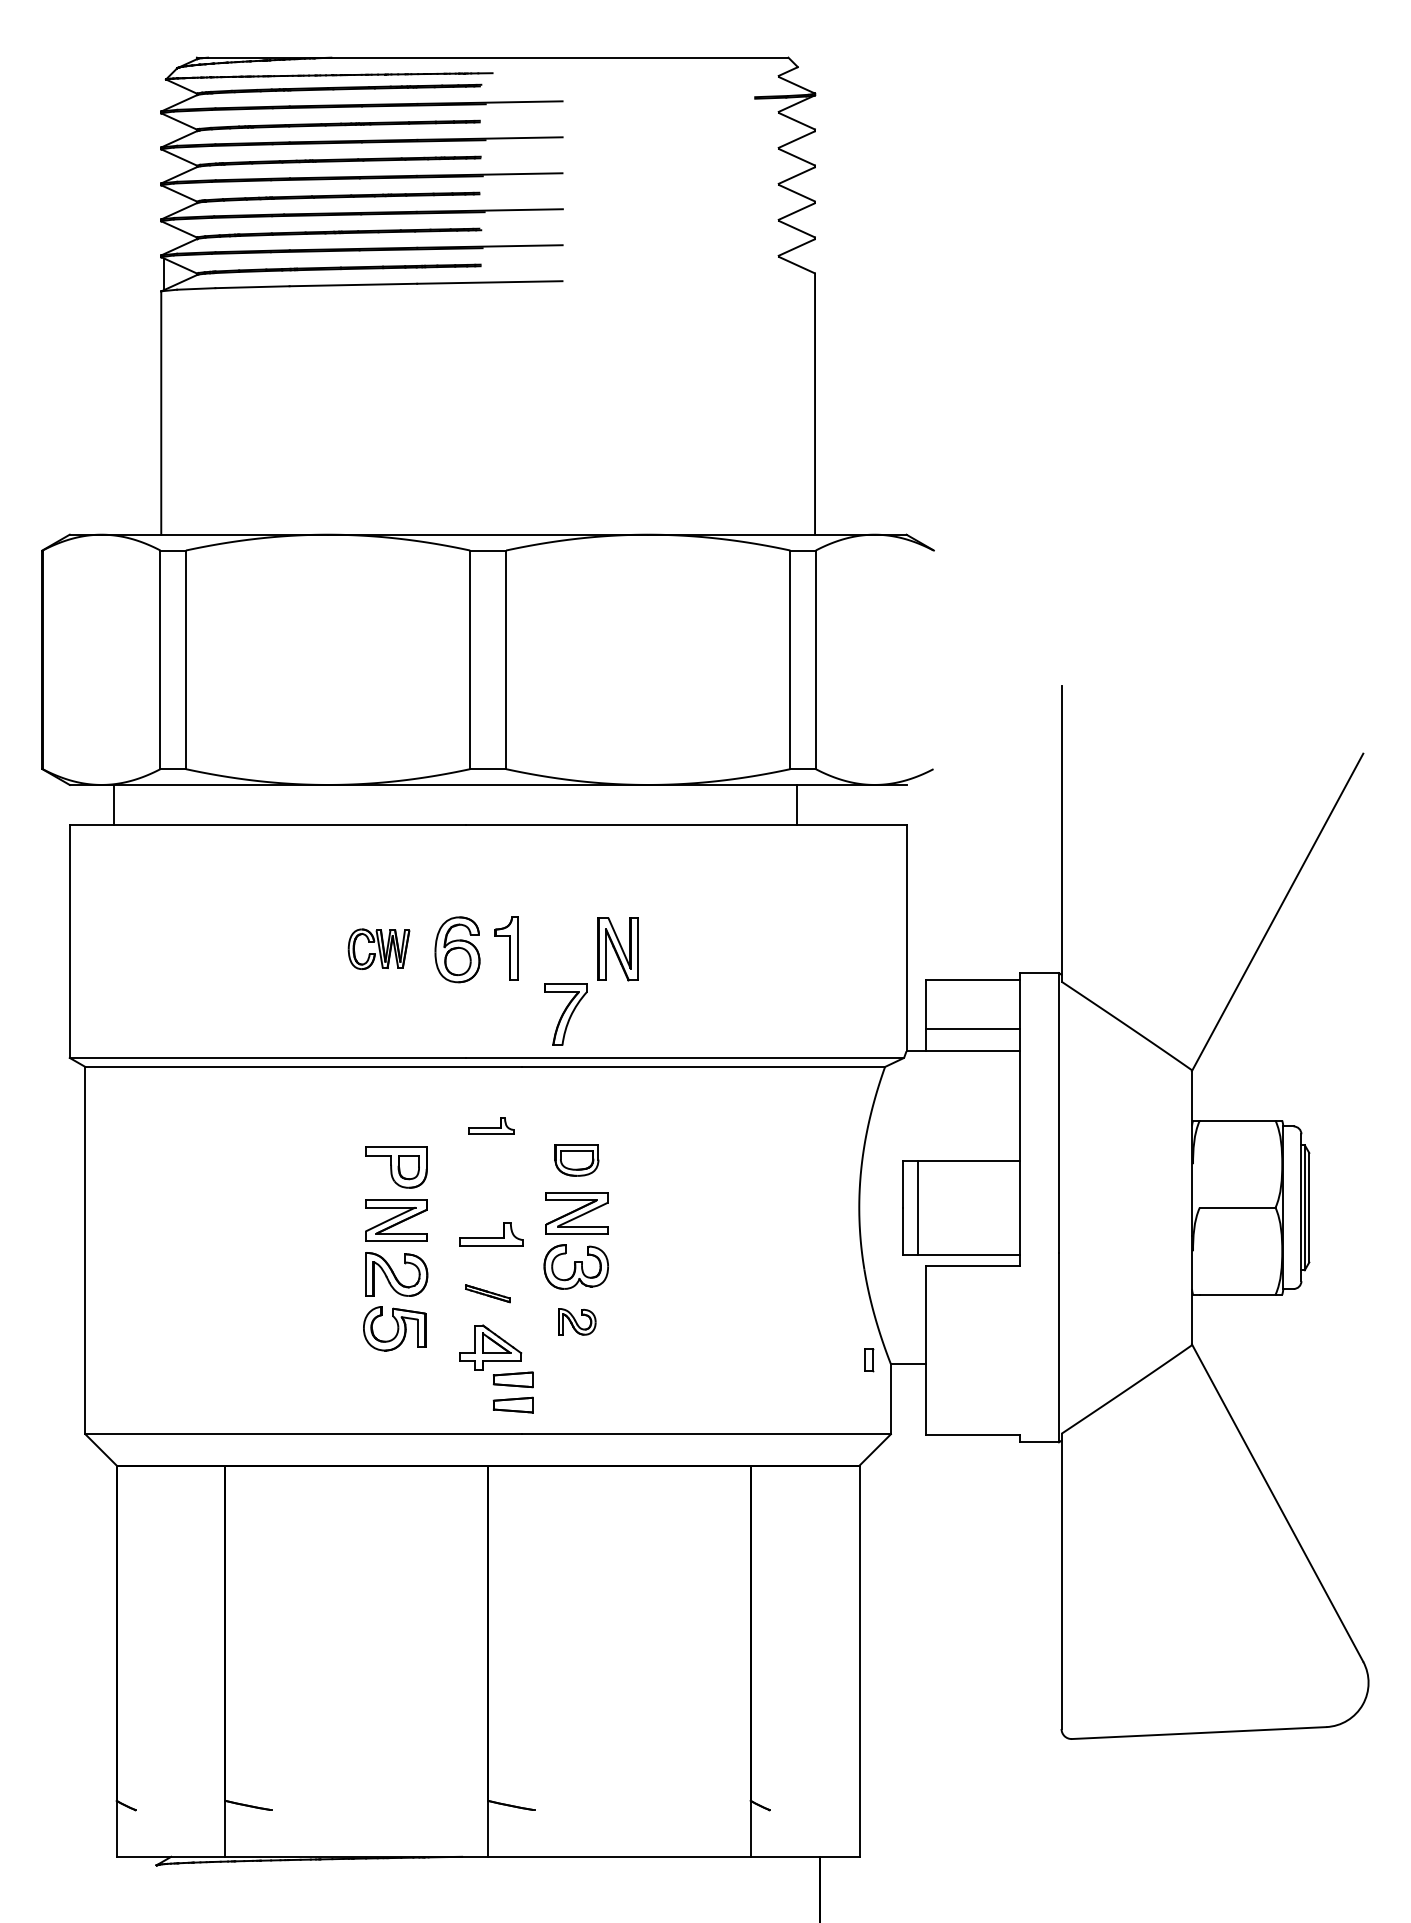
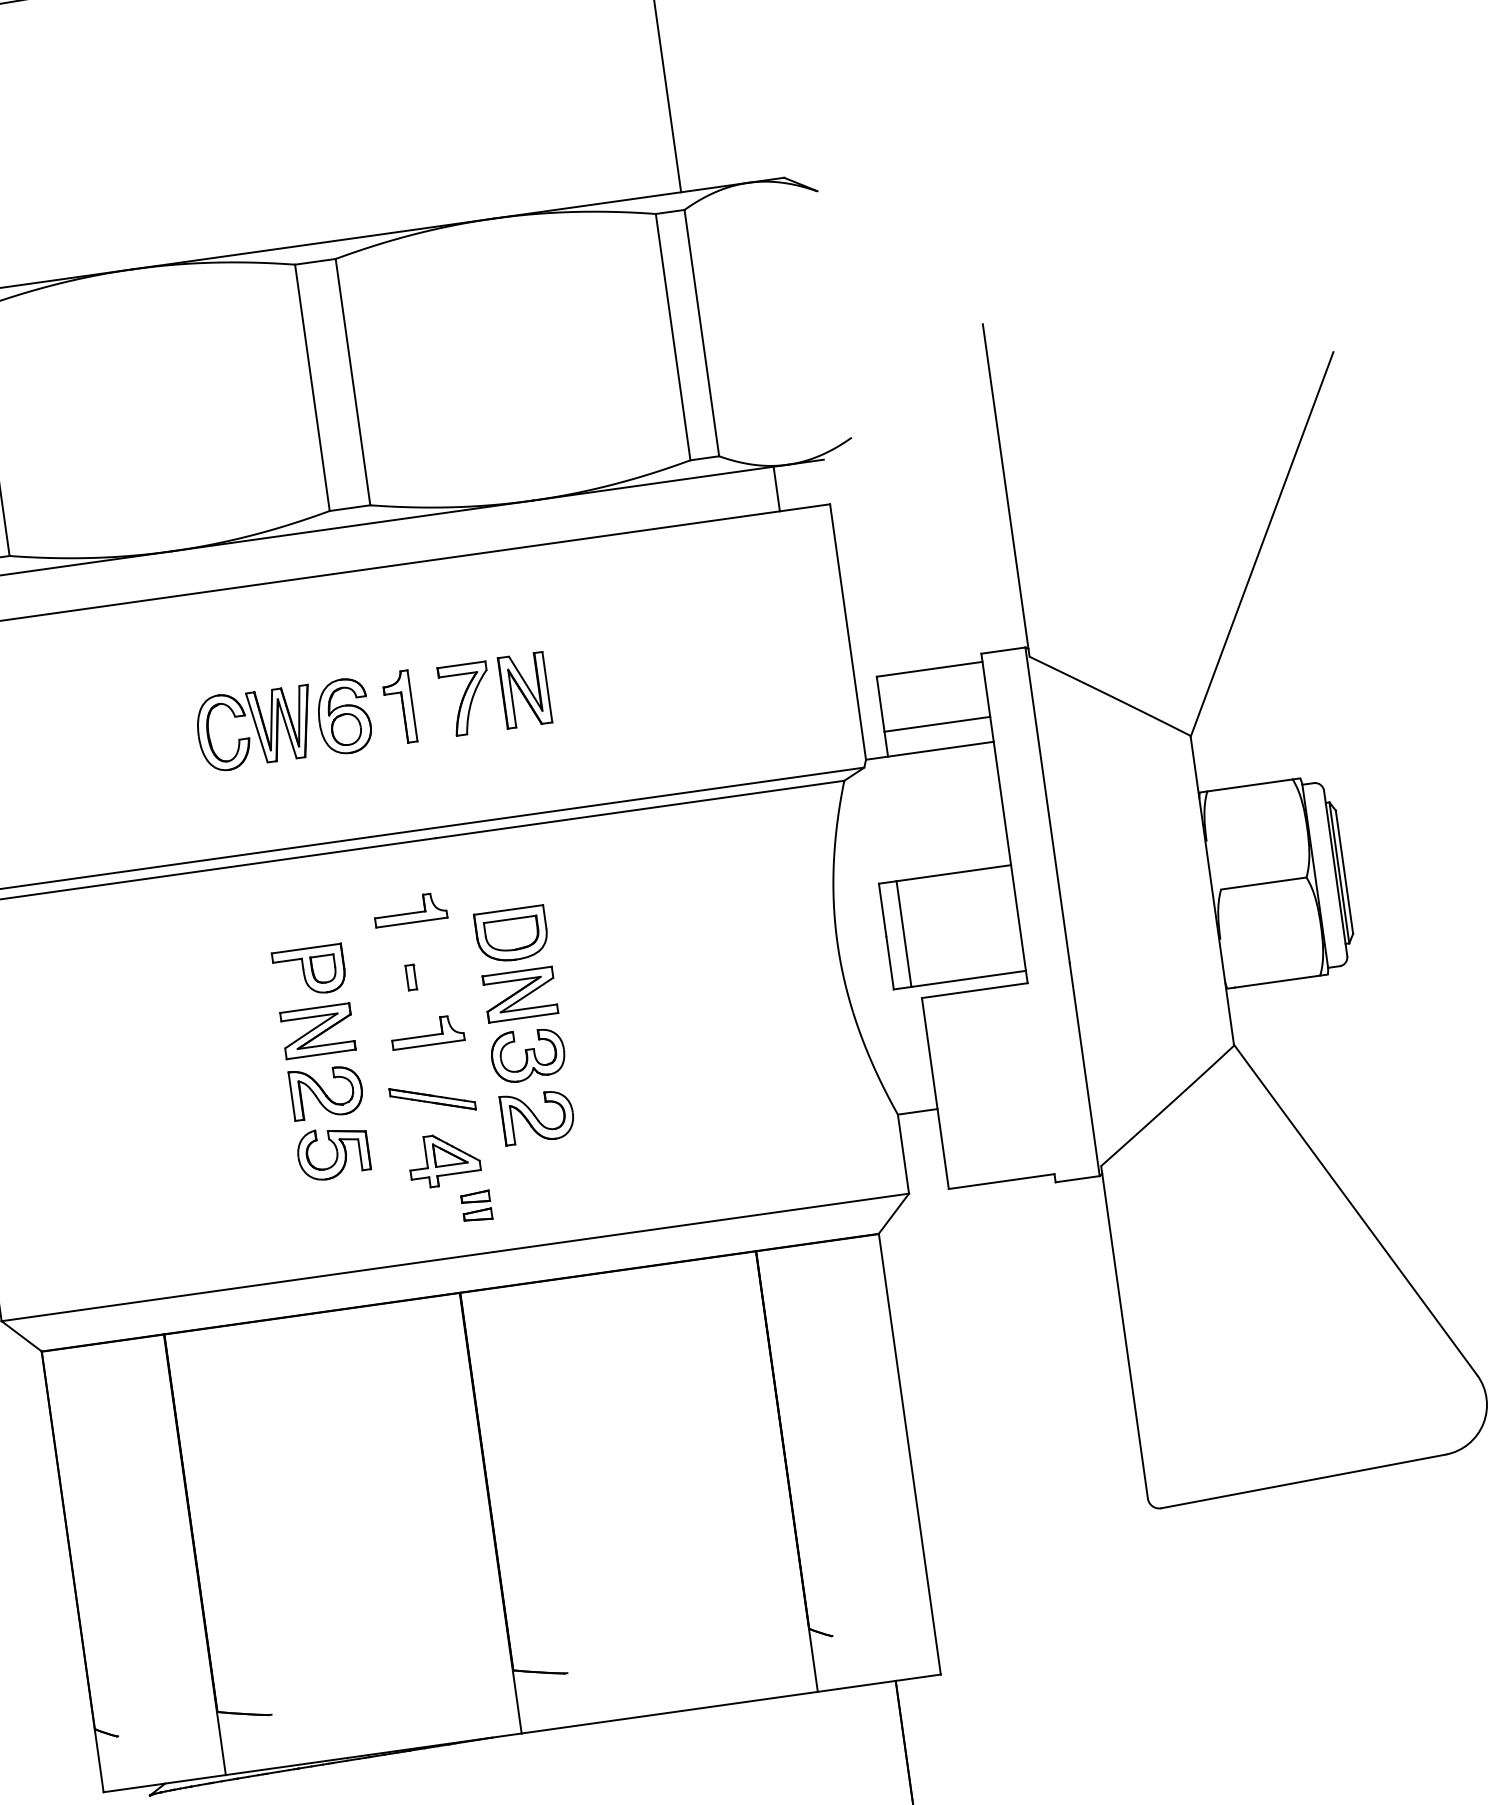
line: (796, 804) -> (776, 488), moved
part: (378, 949) -> (255, 728), size x1.67
part: (565, 1014) -> (465, 699), moved
part: (491, 1126) -> (410, 910), size x1.43
part: (576, 1160) -> (511, 935), size x1.43
part: (487, 1293) -> (432, 1098), size x1.67
part: (576, 1321) -> (536, 1116), size x1.67
part: (869, 1360) -> (411, 977), moved
part: (512, 1392) -> (476, 1206), size x0.62

